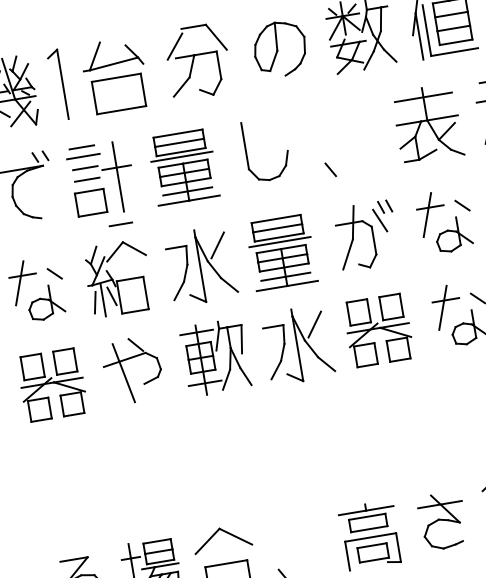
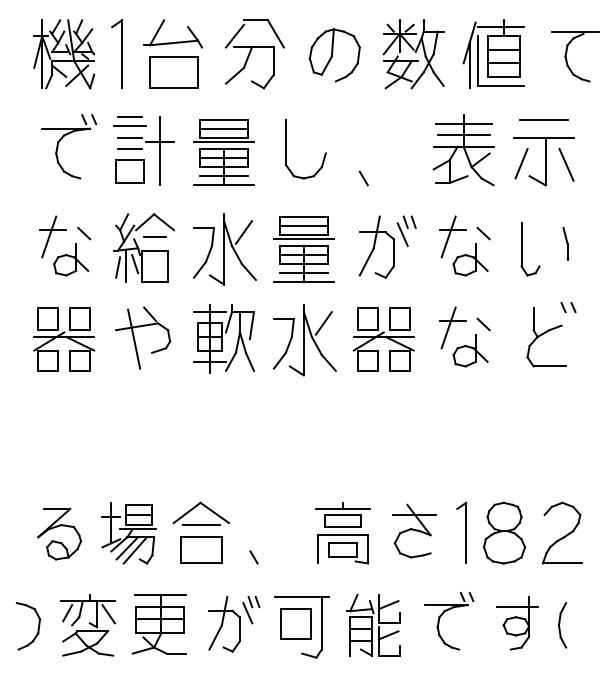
line: (425, 108) -> (463, 135), added
line: (120, 224) -> (154, 236), moved
line: (224, 551) -> (201, 525), added

